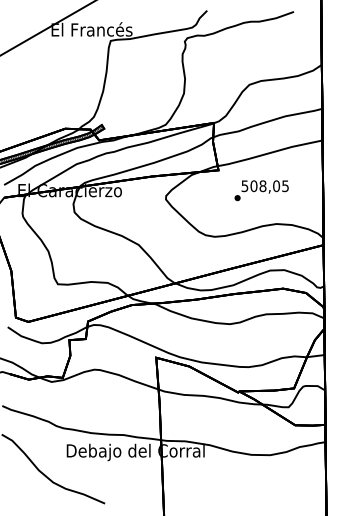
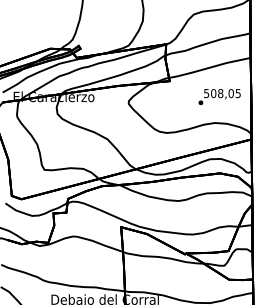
text: (261, 190) -> (219, 96), moved

